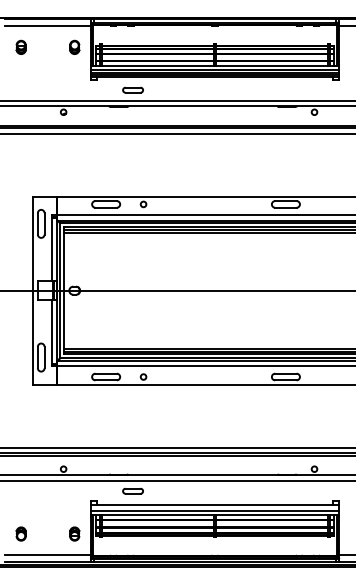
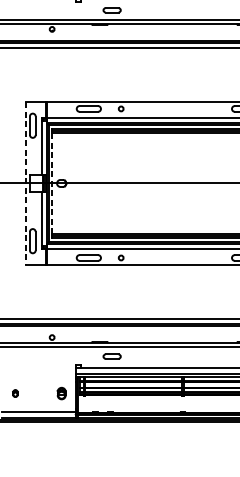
line: (33, 291) -> (26, 184), solid -> dashed
line: (64, 291) -> (52, 184), solid -> dashed
part: (20, 533) -> (14, 393), size x0.6

